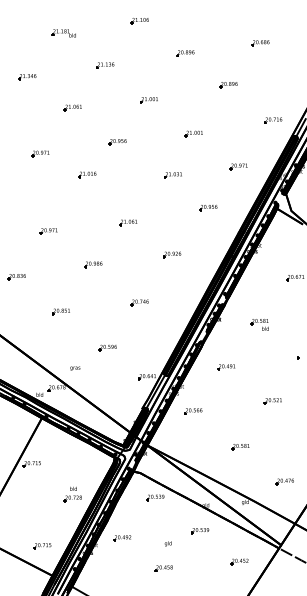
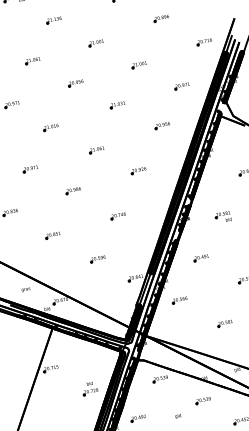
part: (87, 174) -> (51, 127), moved
part: (172, 175) -> (117, 105), moved
text: (75, 368) -> (26, 289), moved

